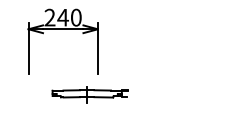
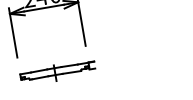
part: (89, 94) -> (57, 72), moved

